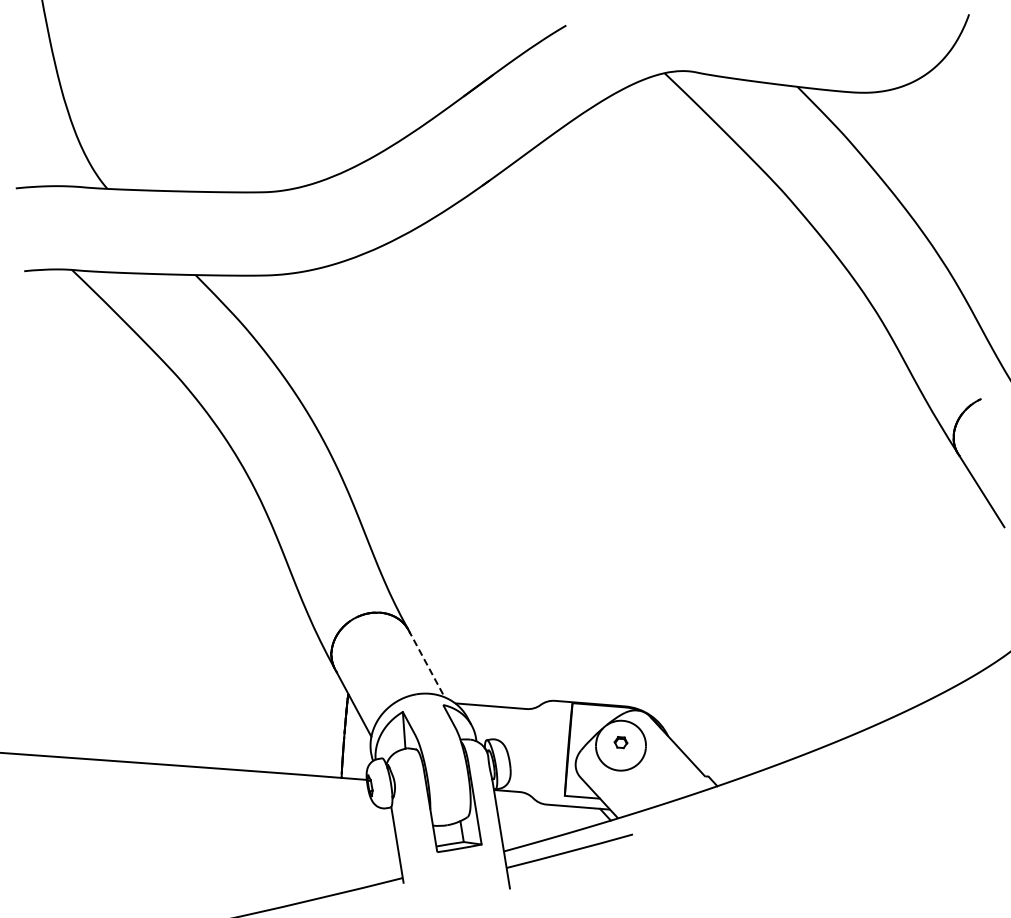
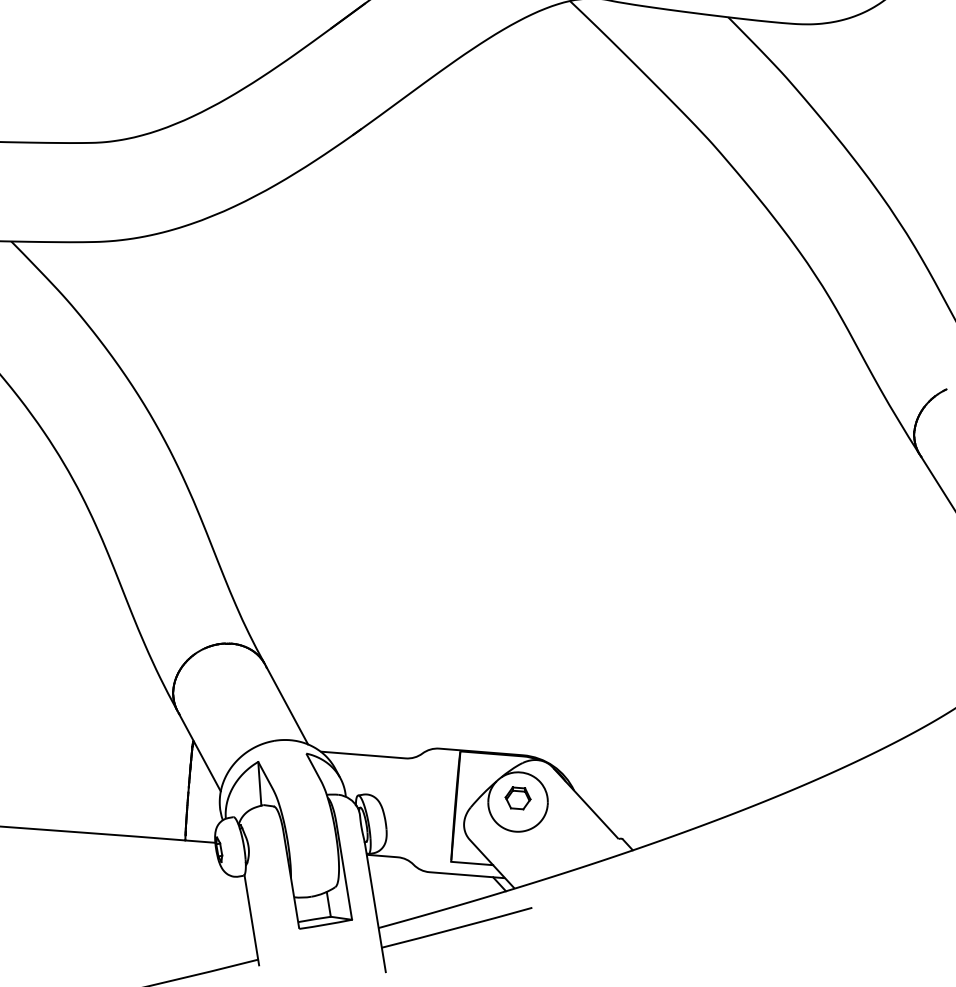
line: (426, 664) -> (286, 705), dashed -> solid
part: (620, 742) -> (517, 798), size x1.67

